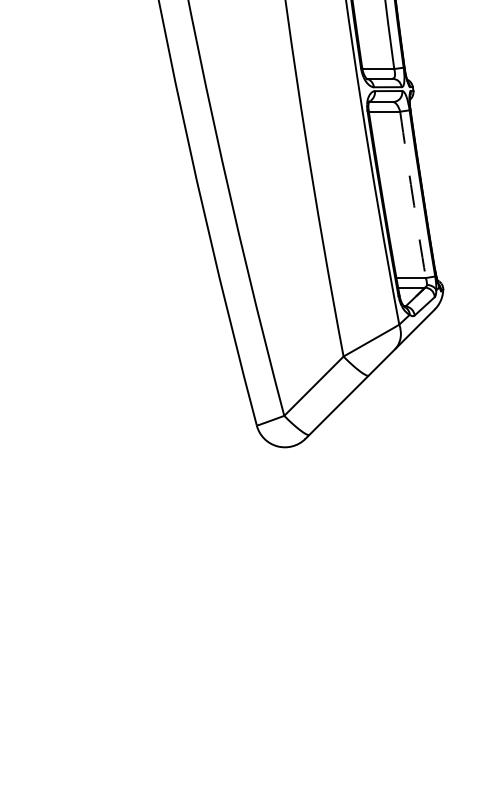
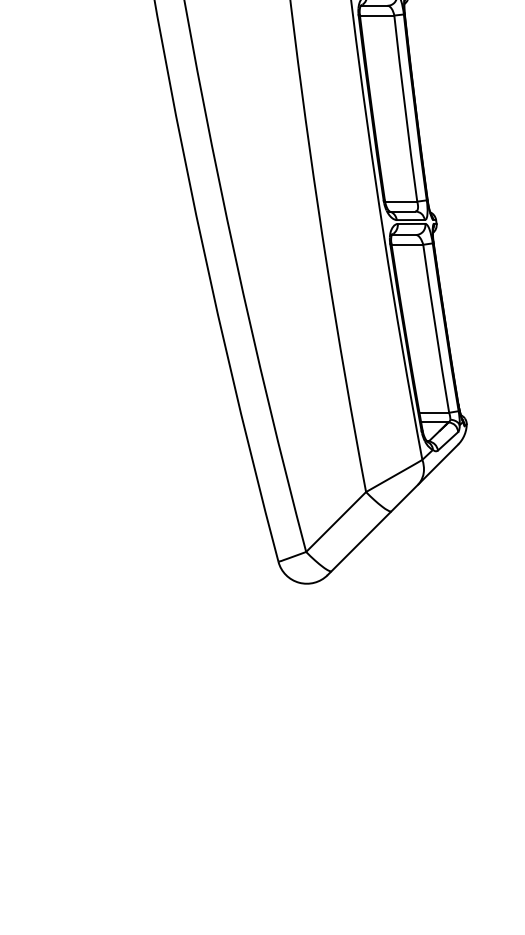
arc: (412, 194) -> (435, 328), dashed -> solid

